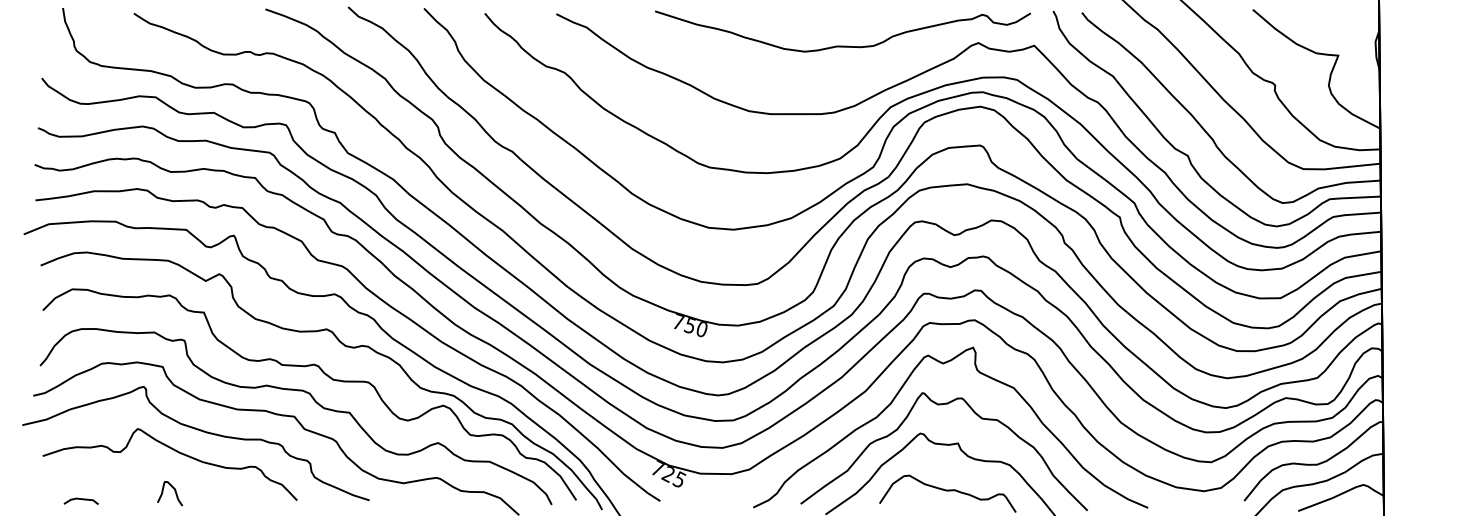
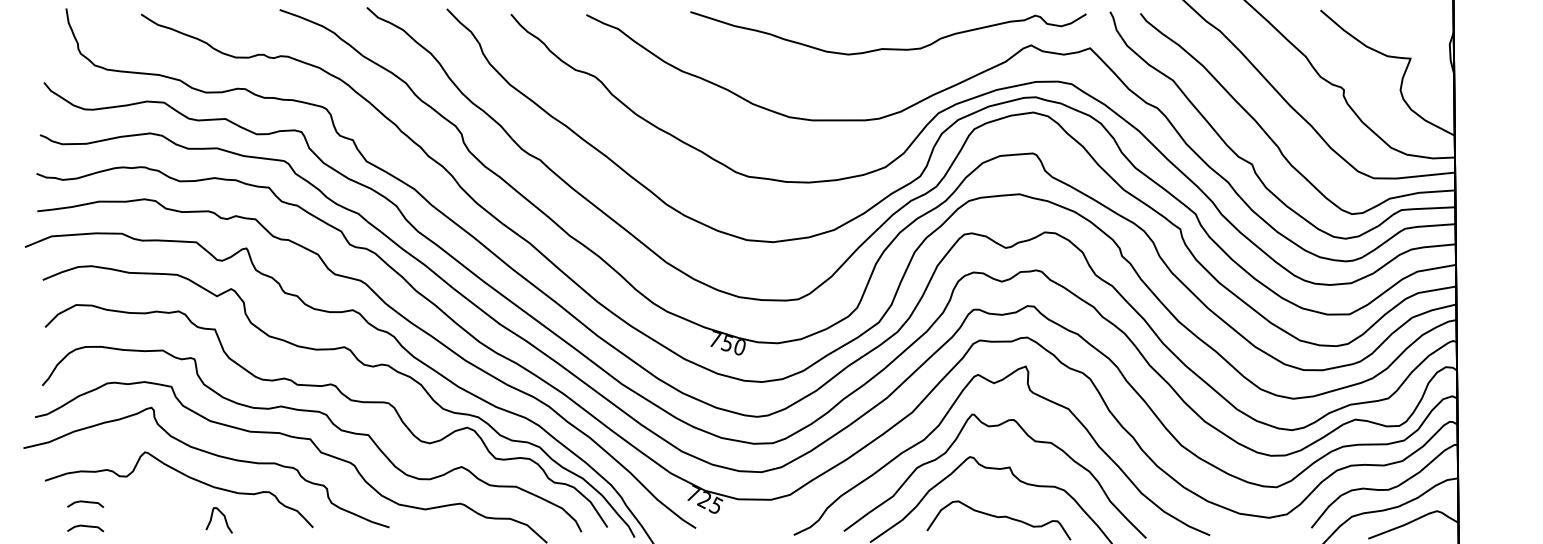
curve: (80, 476) -> (84, 502), added
curve: (174, 491) -> (223, 518), moved

